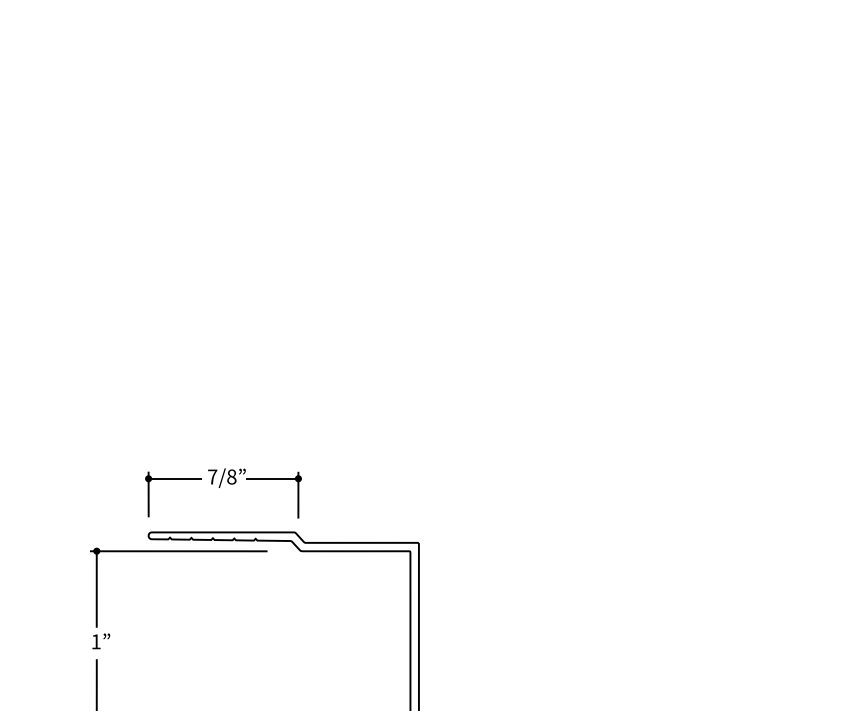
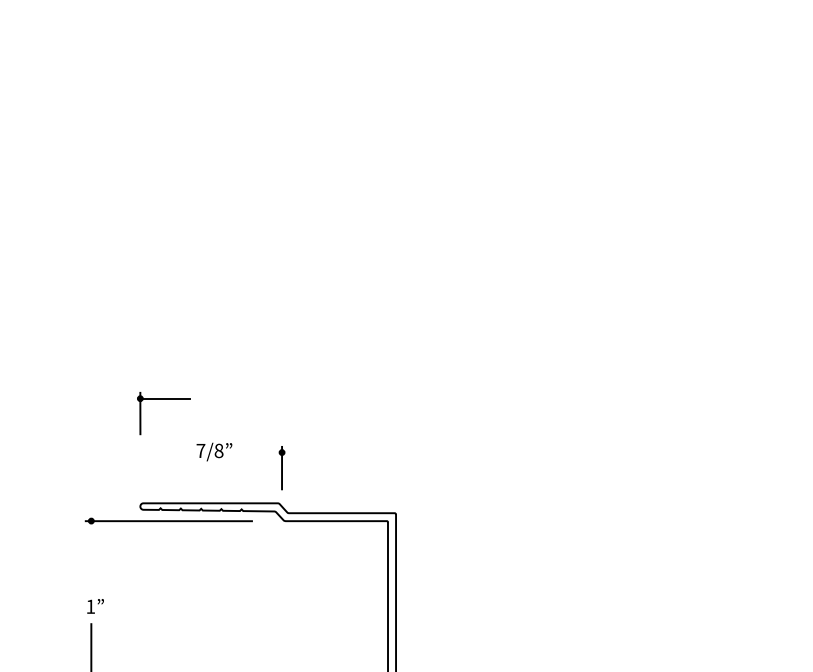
line: (272, 478) -> (257, 452), removed
part: (173, 479) -> (163, 399), moved
line: (96, 588) -> (91, 556), removed

